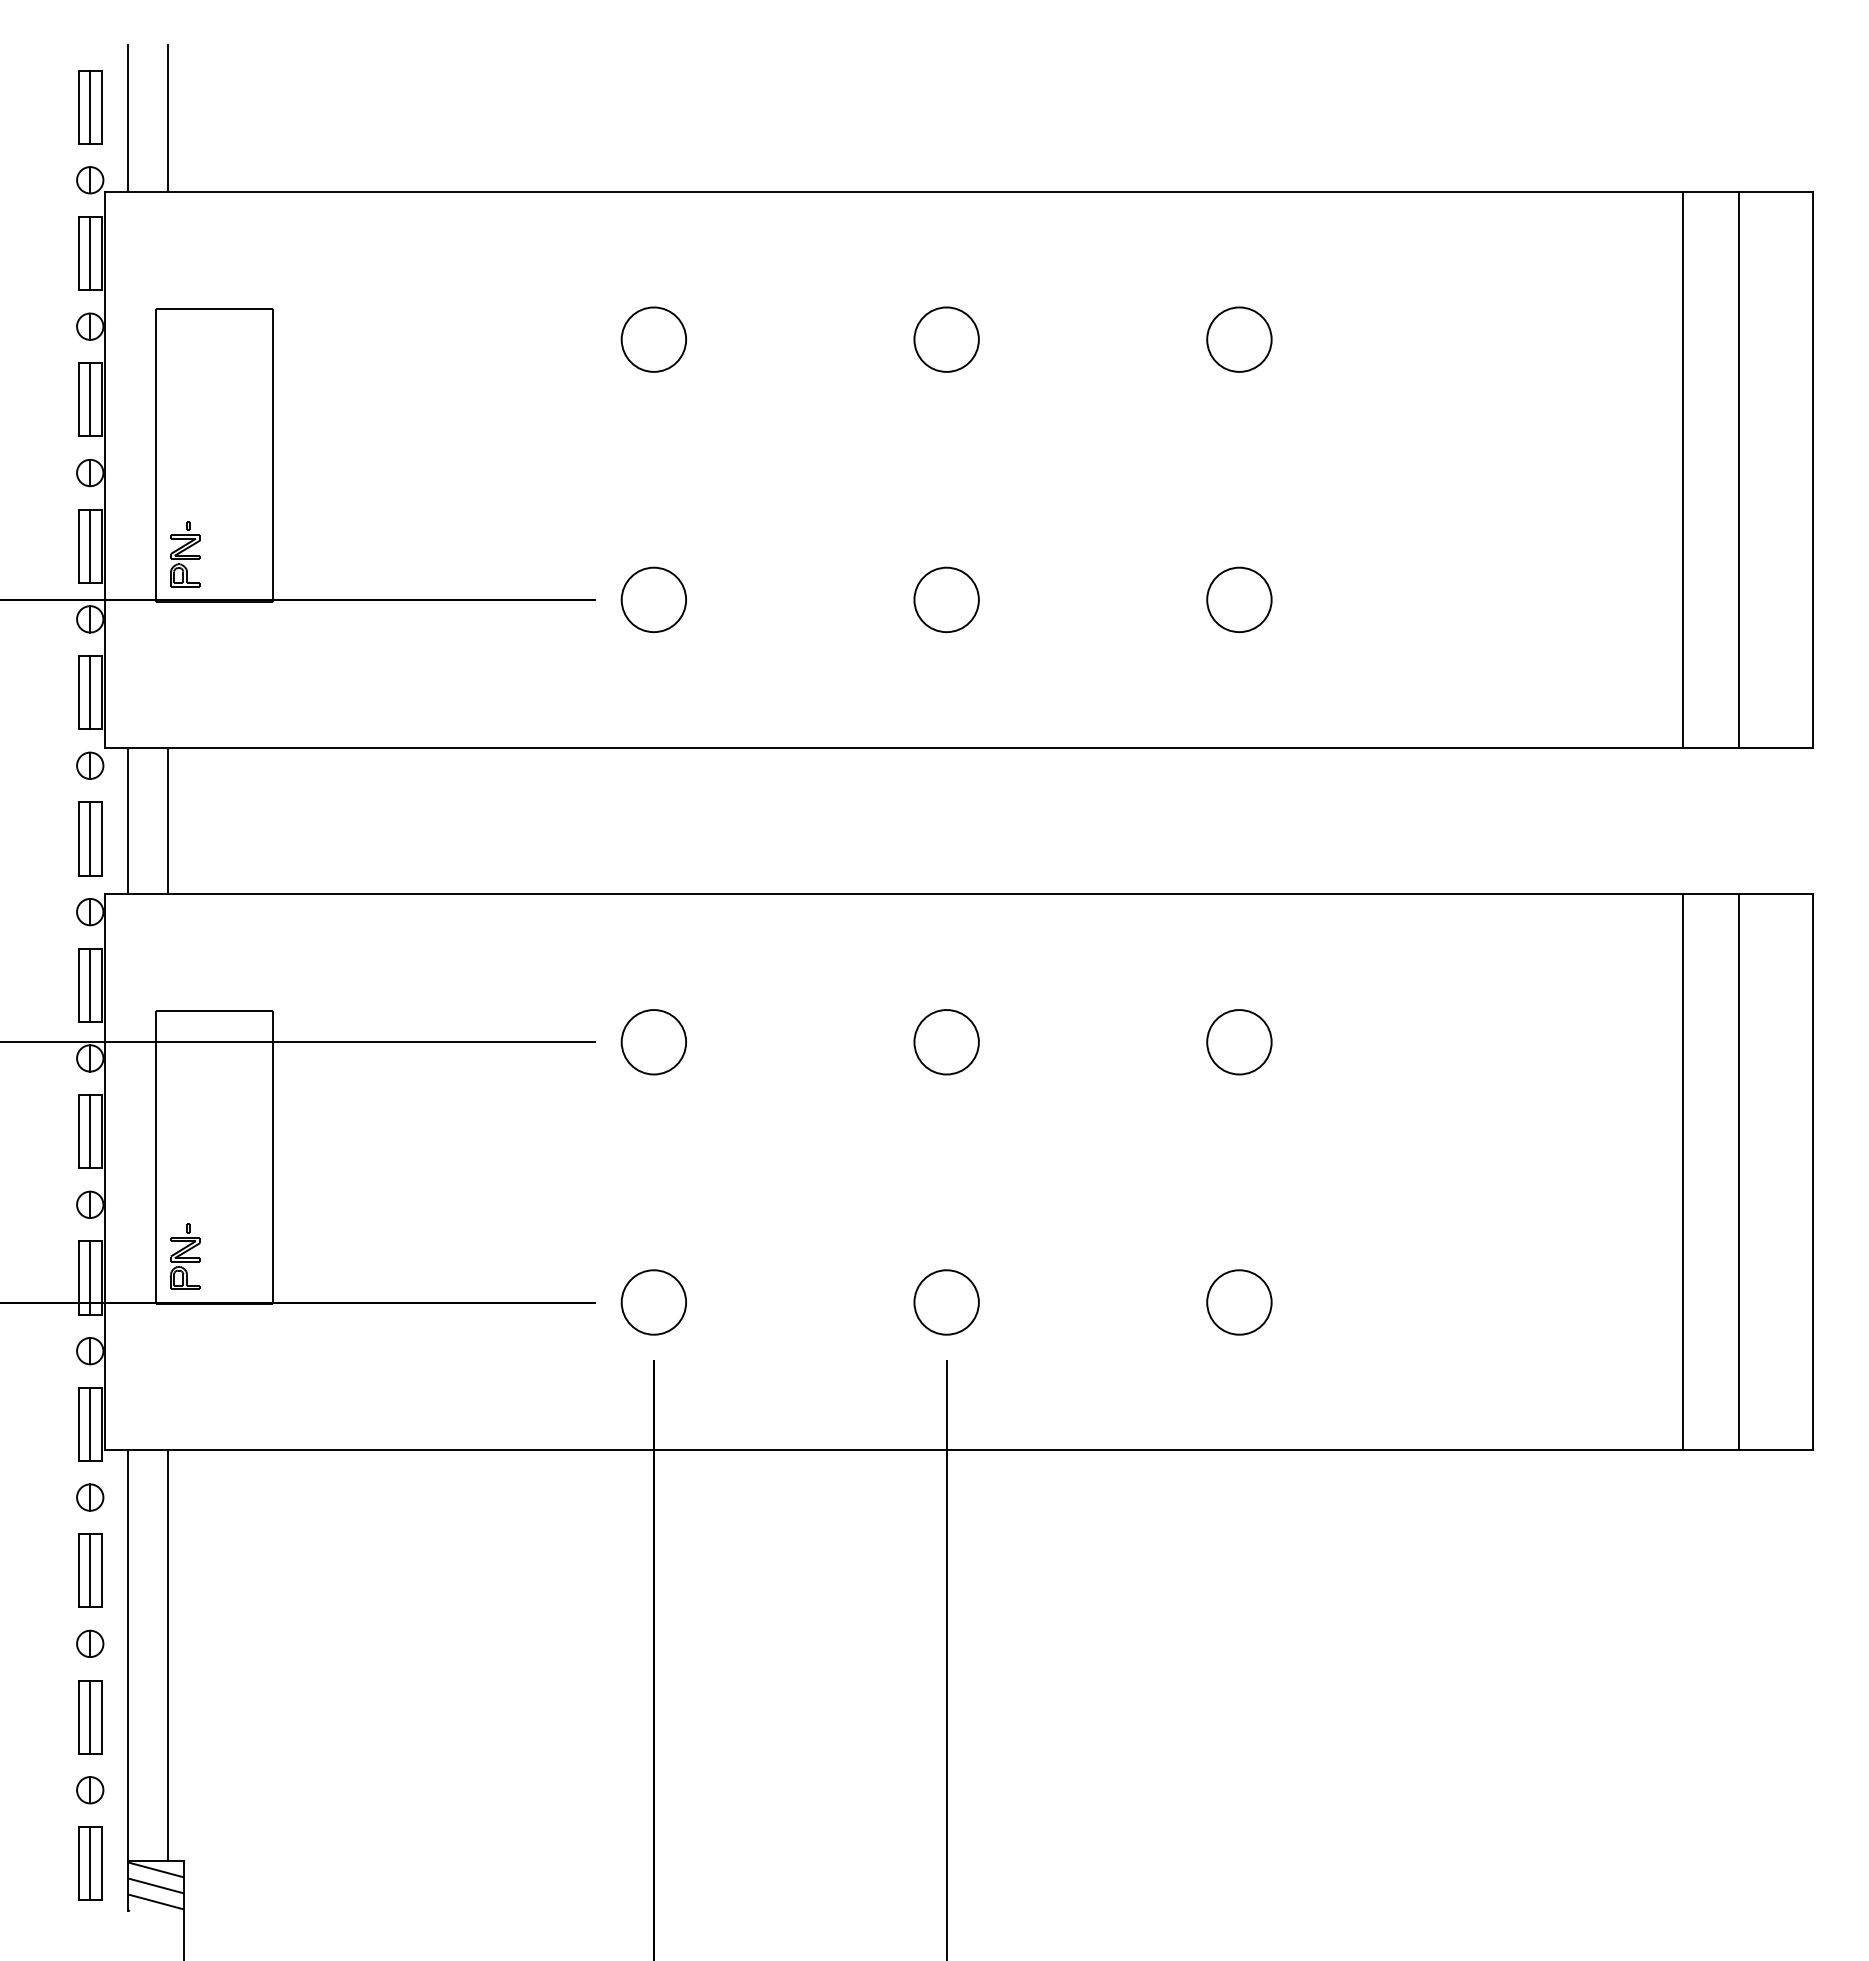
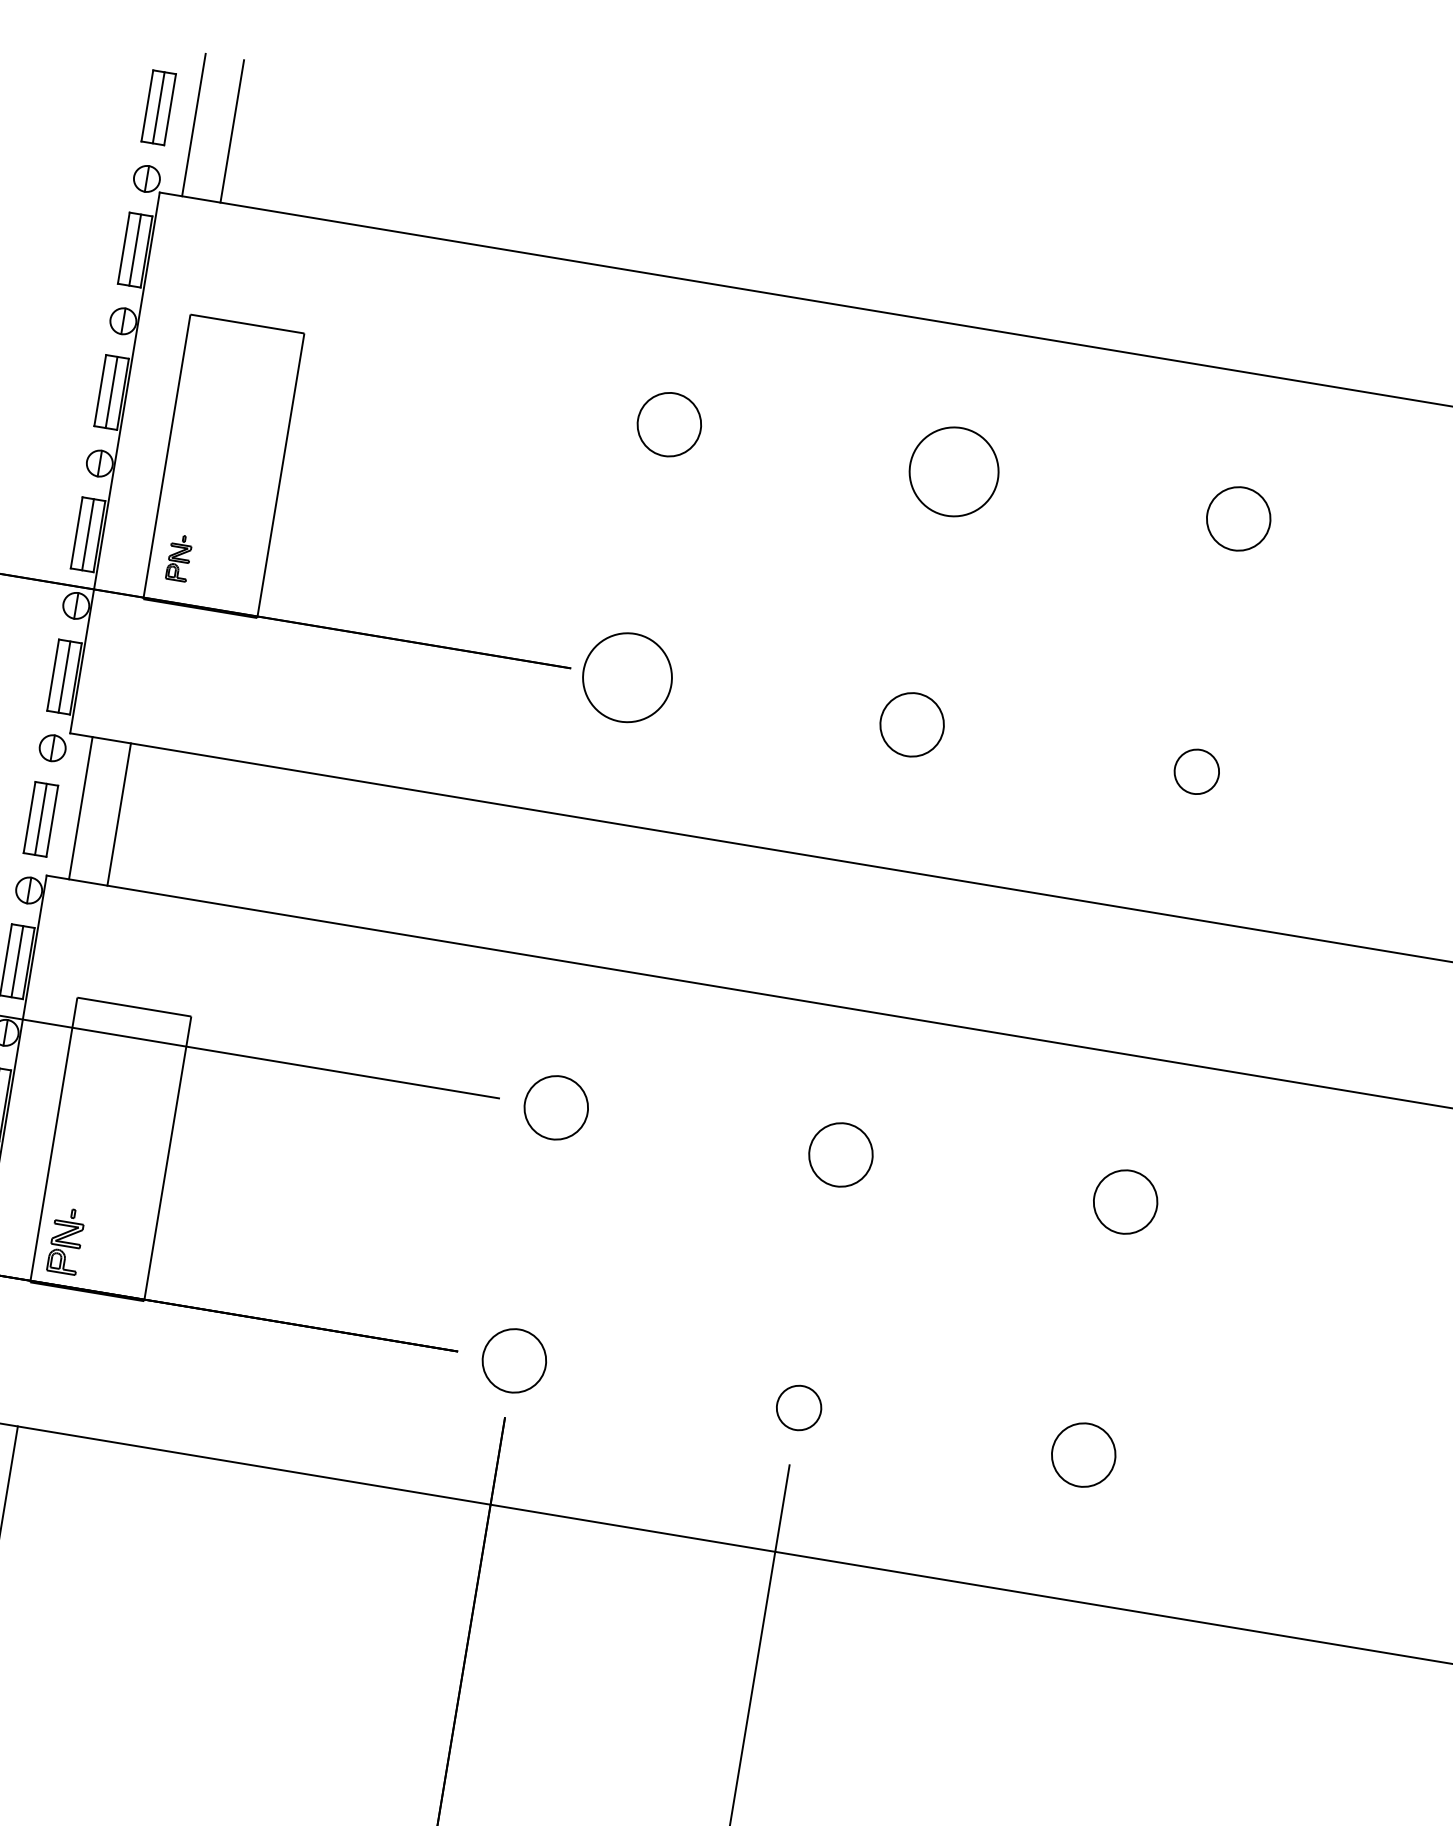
circle: (946, 339) -> (953, 471), size x1.4
part: (185, 554) -> (179, 558), size x0.7
circle: (653, 599) -> (627, 677), size x1.4
circle: (1239, 599) -> (1196, 771), size x0.7
circle: (946, 1302) -> (798, 1407), size x0.7

